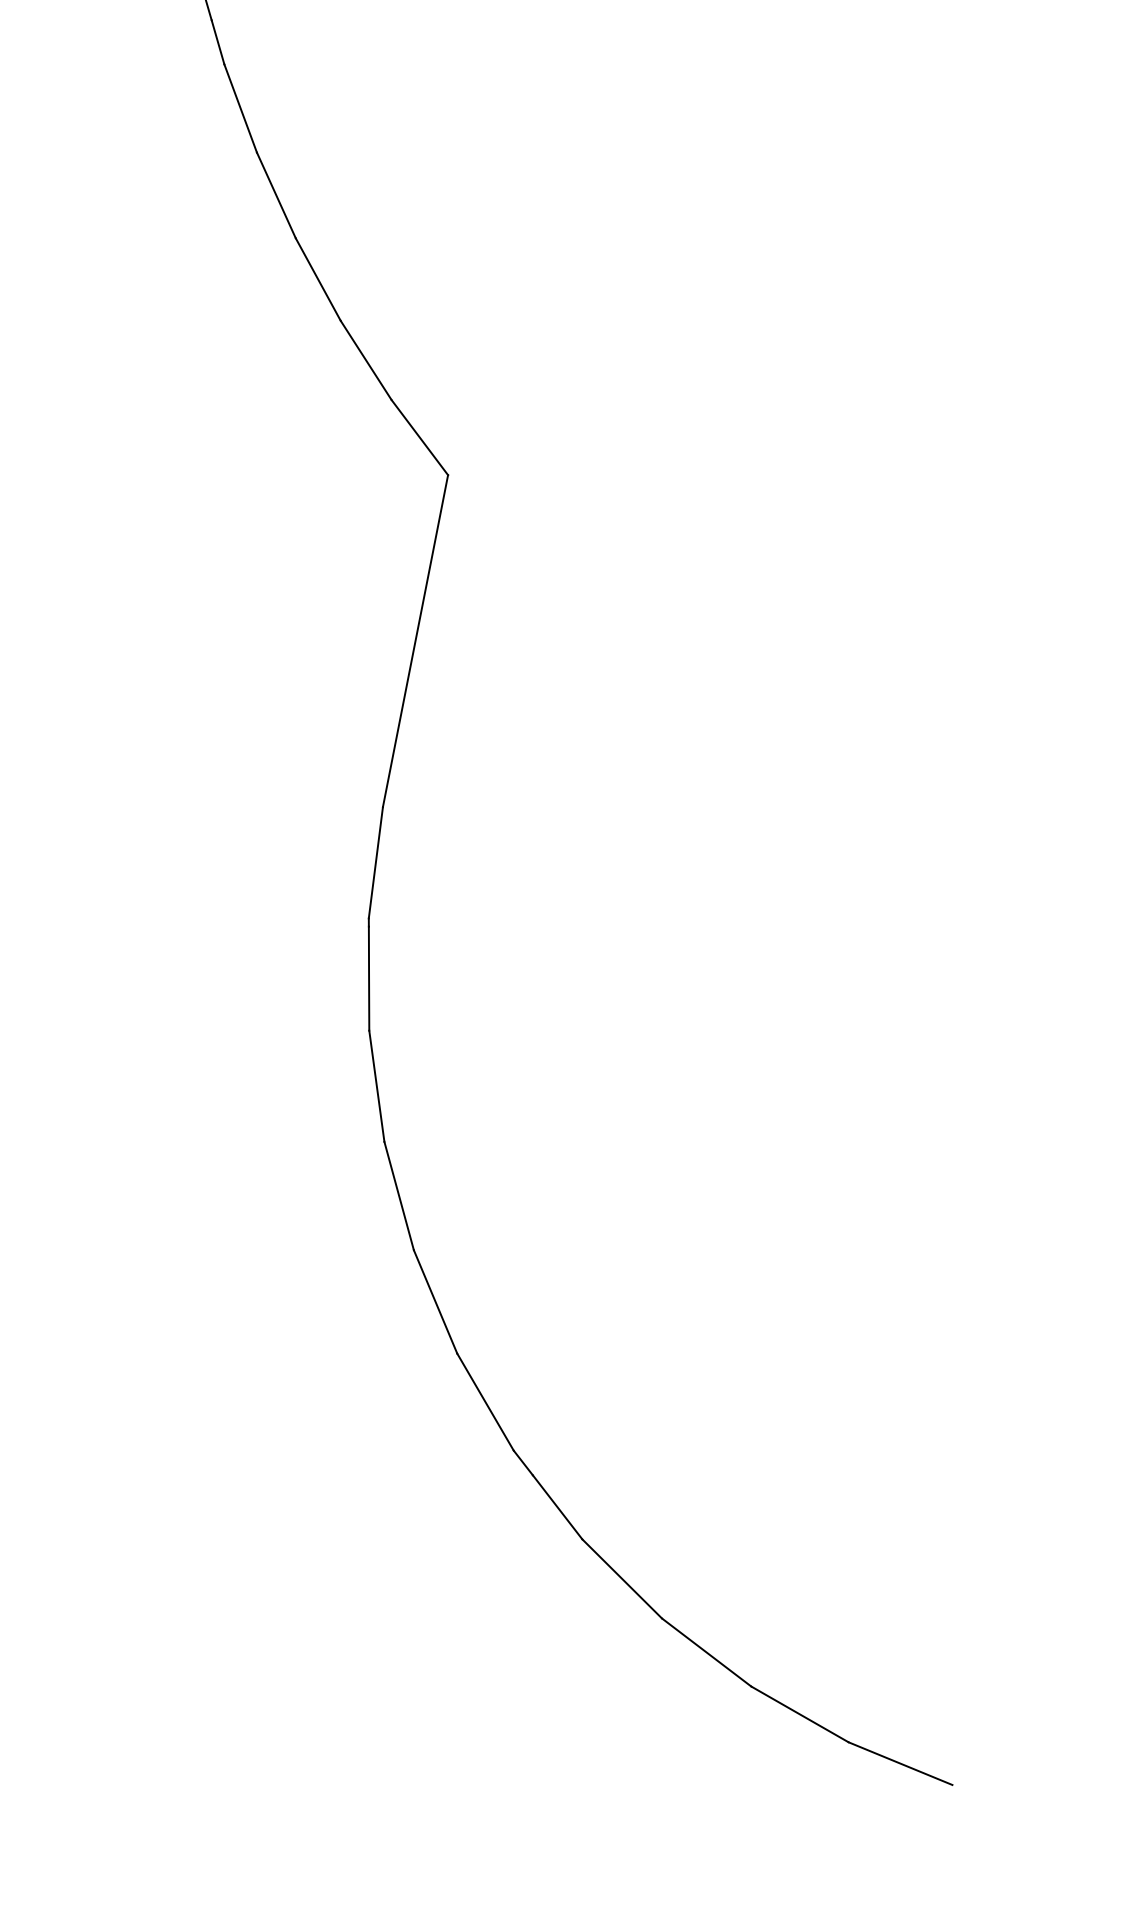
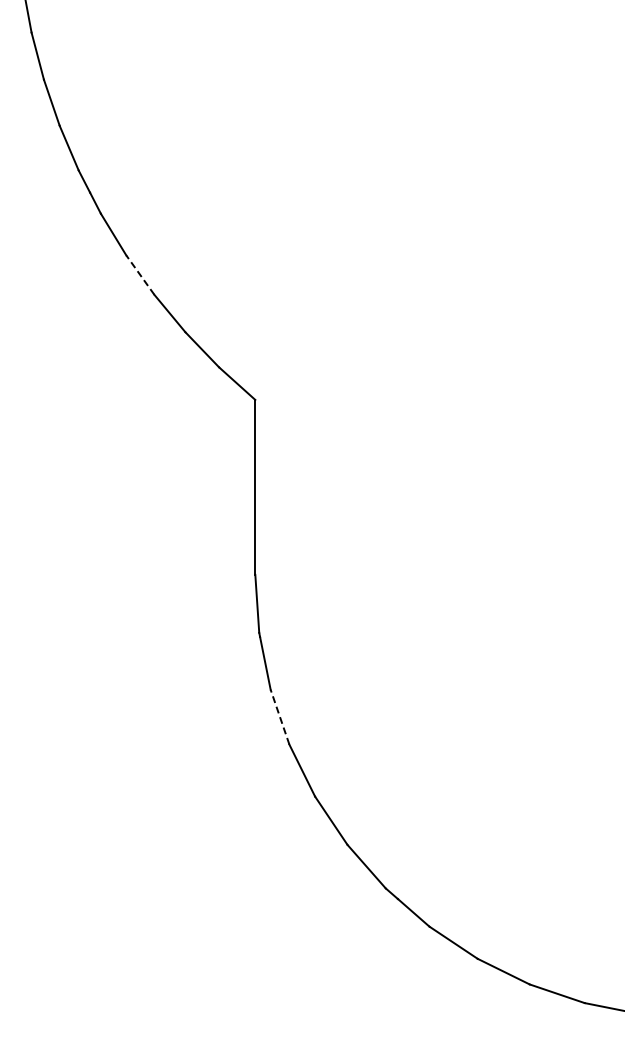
line: (276, 194) -> (140, 274), solid -> dashed
line: (376, 1084) -> (279, 716), solid -> dashed

